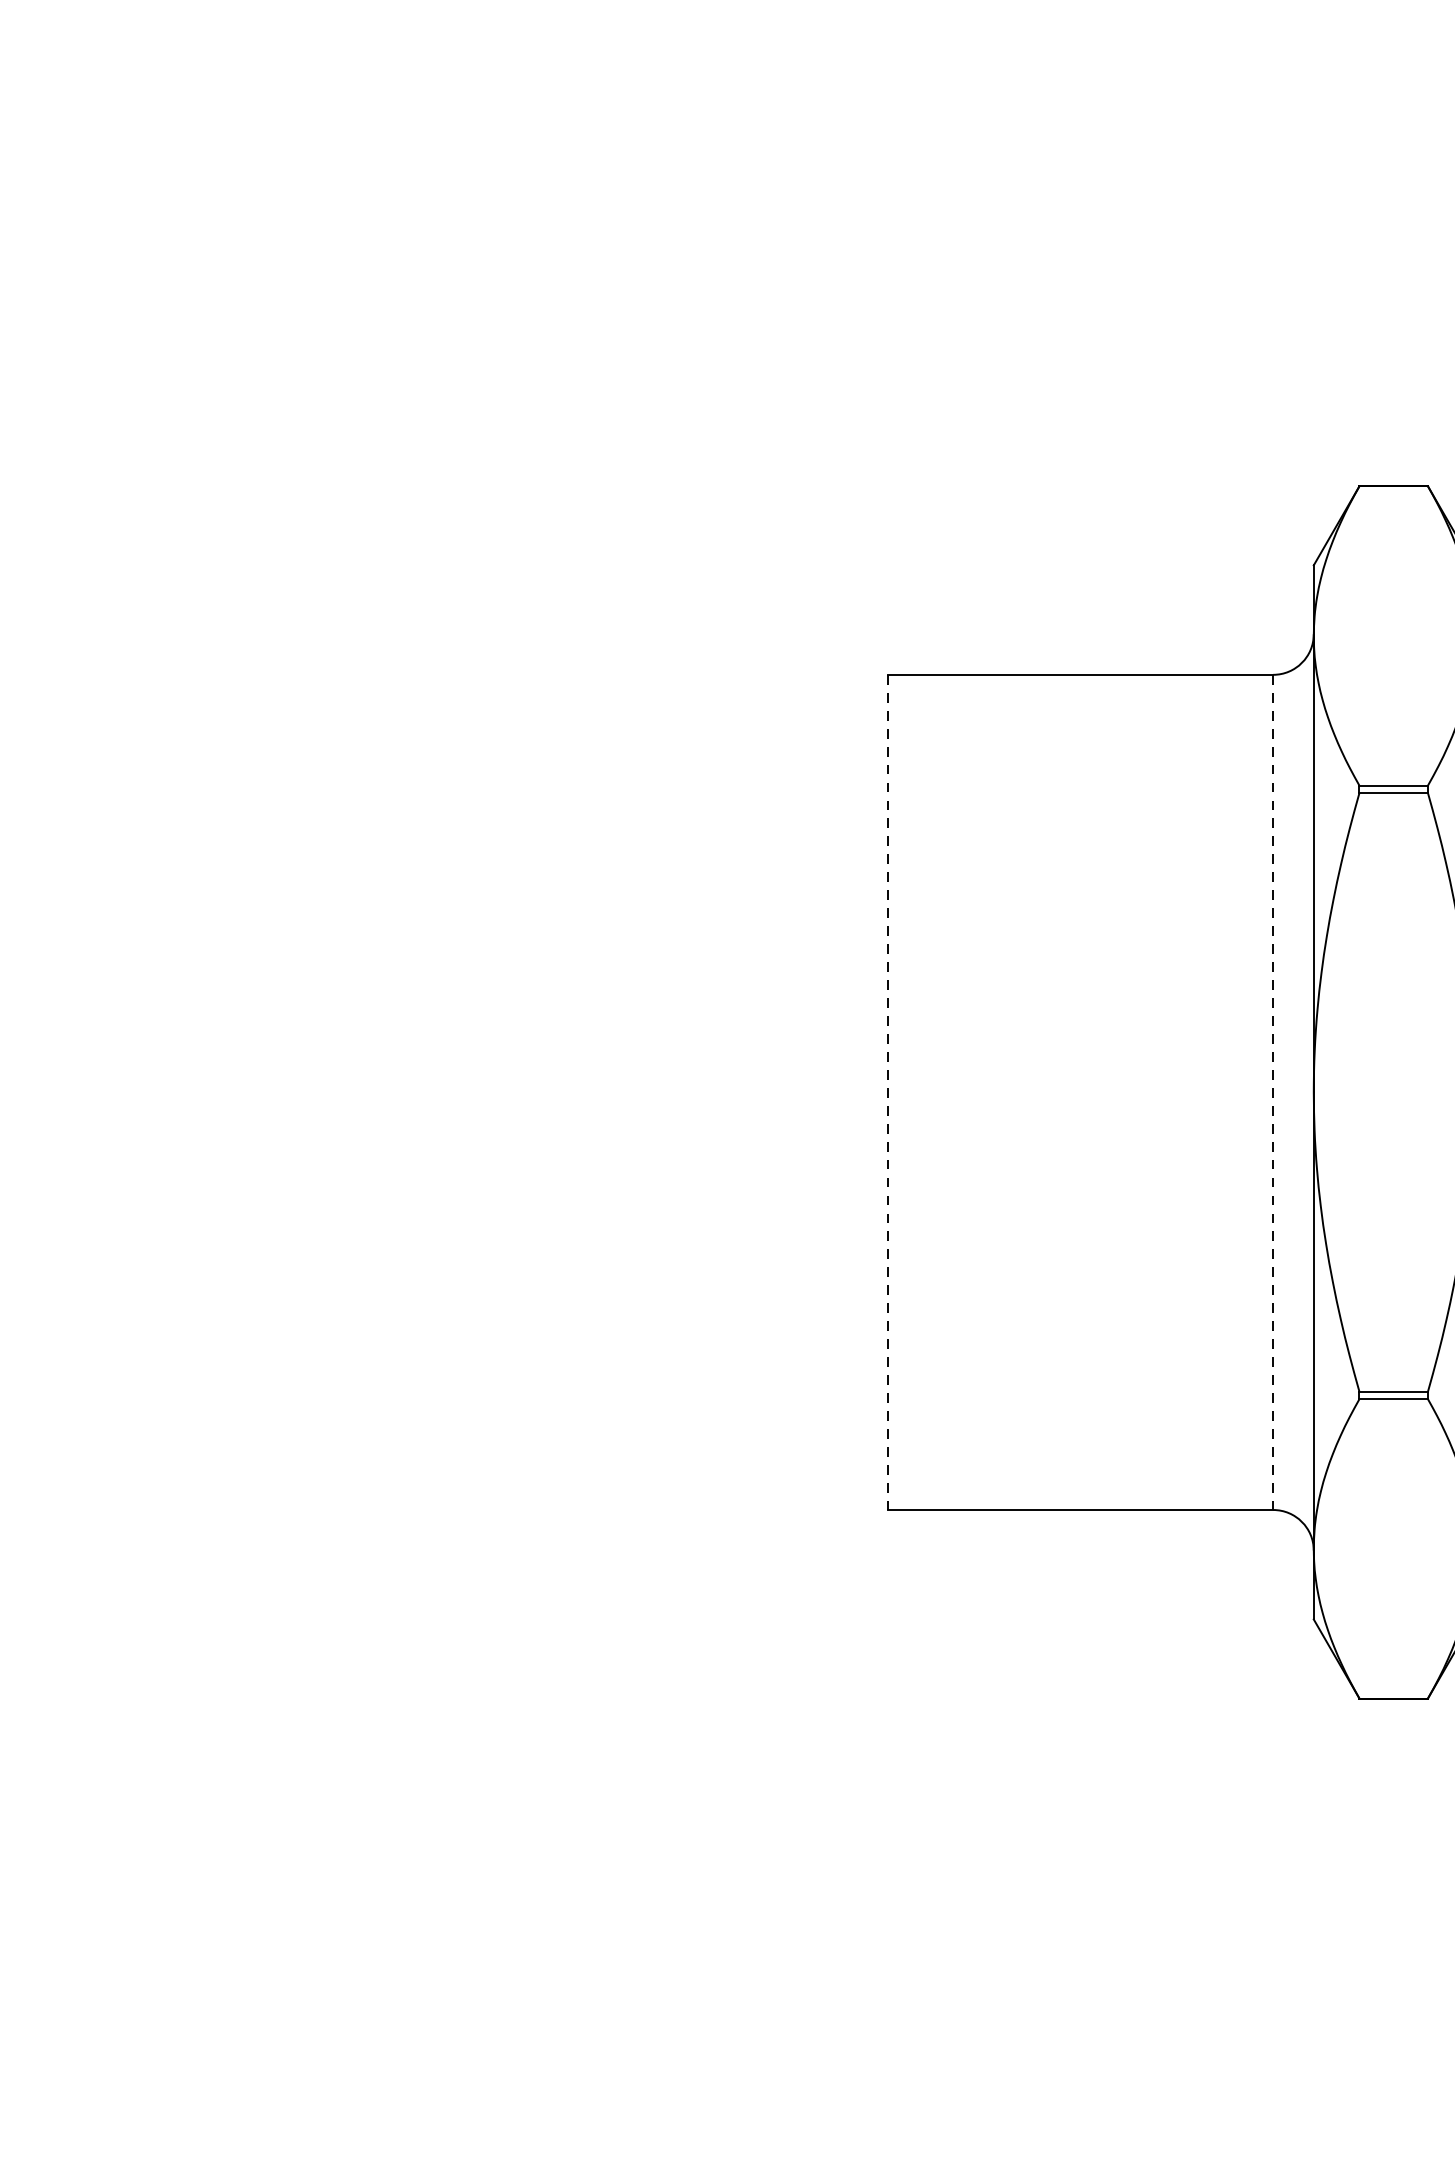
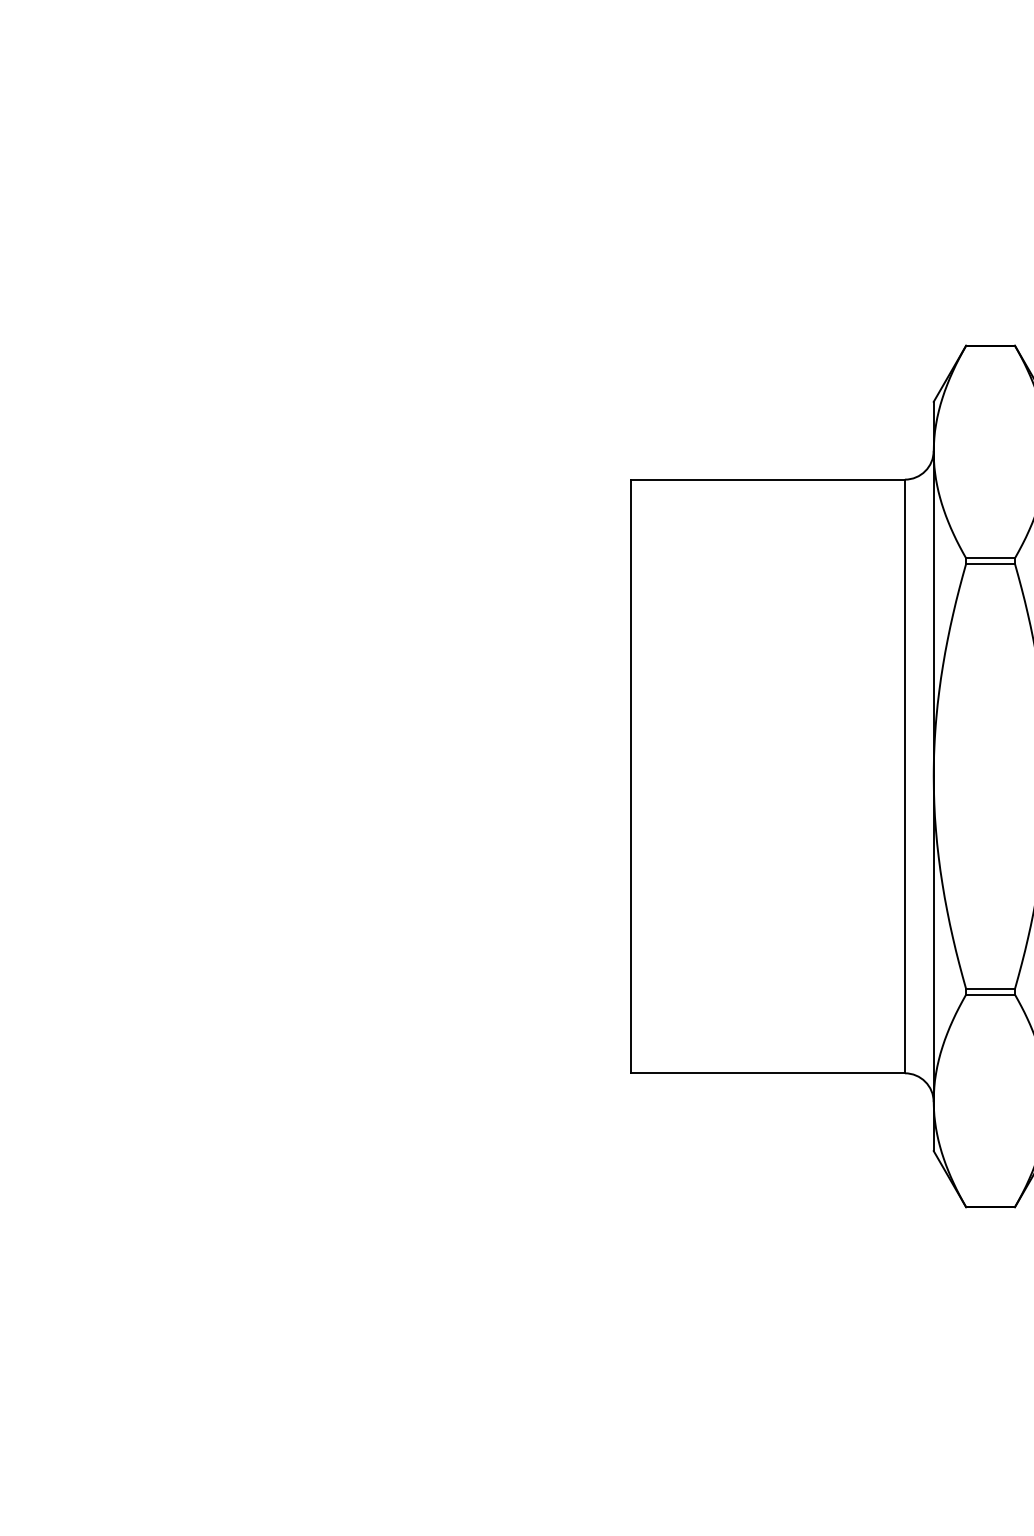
line: (888, 1092) -> (631, 776), dashed -> solid
line: (1272, 1092) -> (904, 776), dashed -> solid

